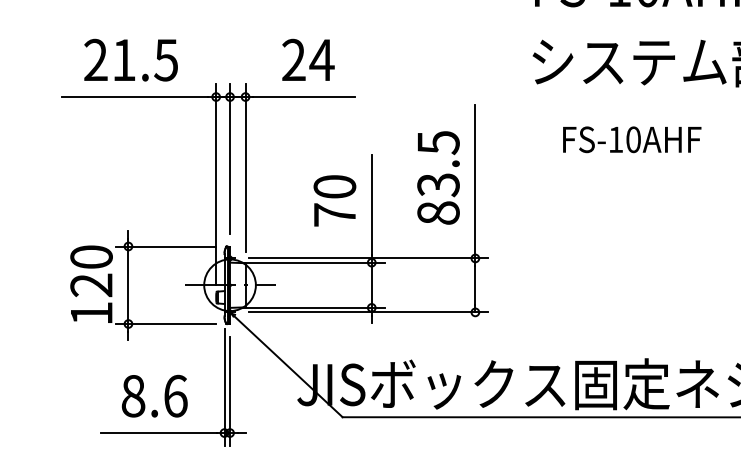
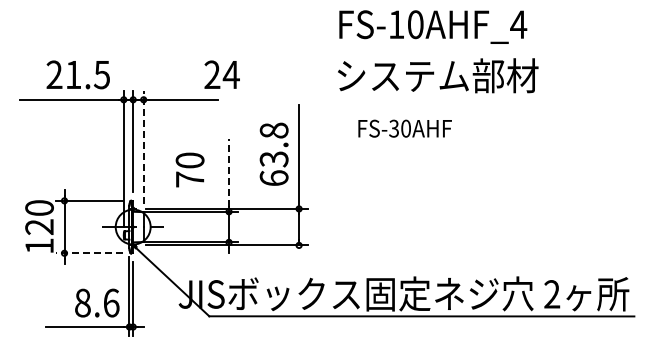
text: (129, 59) -> (77, 74), moved
text: (307, 59) -> (221, 74), moved
text: (615, 139) -> (393, 128), FS-10AHF -> FS-30AHF
line: (245, 167) -> (143, 147), solid -> dashed
text: (437, 177) -> (273, 154), 83.5 -> 63.8
text: (334, 200) -> (189, 169), moved
line: (372, 204) -> (229, 172), solid -> dashed
line: (165, 324) -> (89, 253), solid -> dashed
text: (155, 395) -> (97, 302), moved

